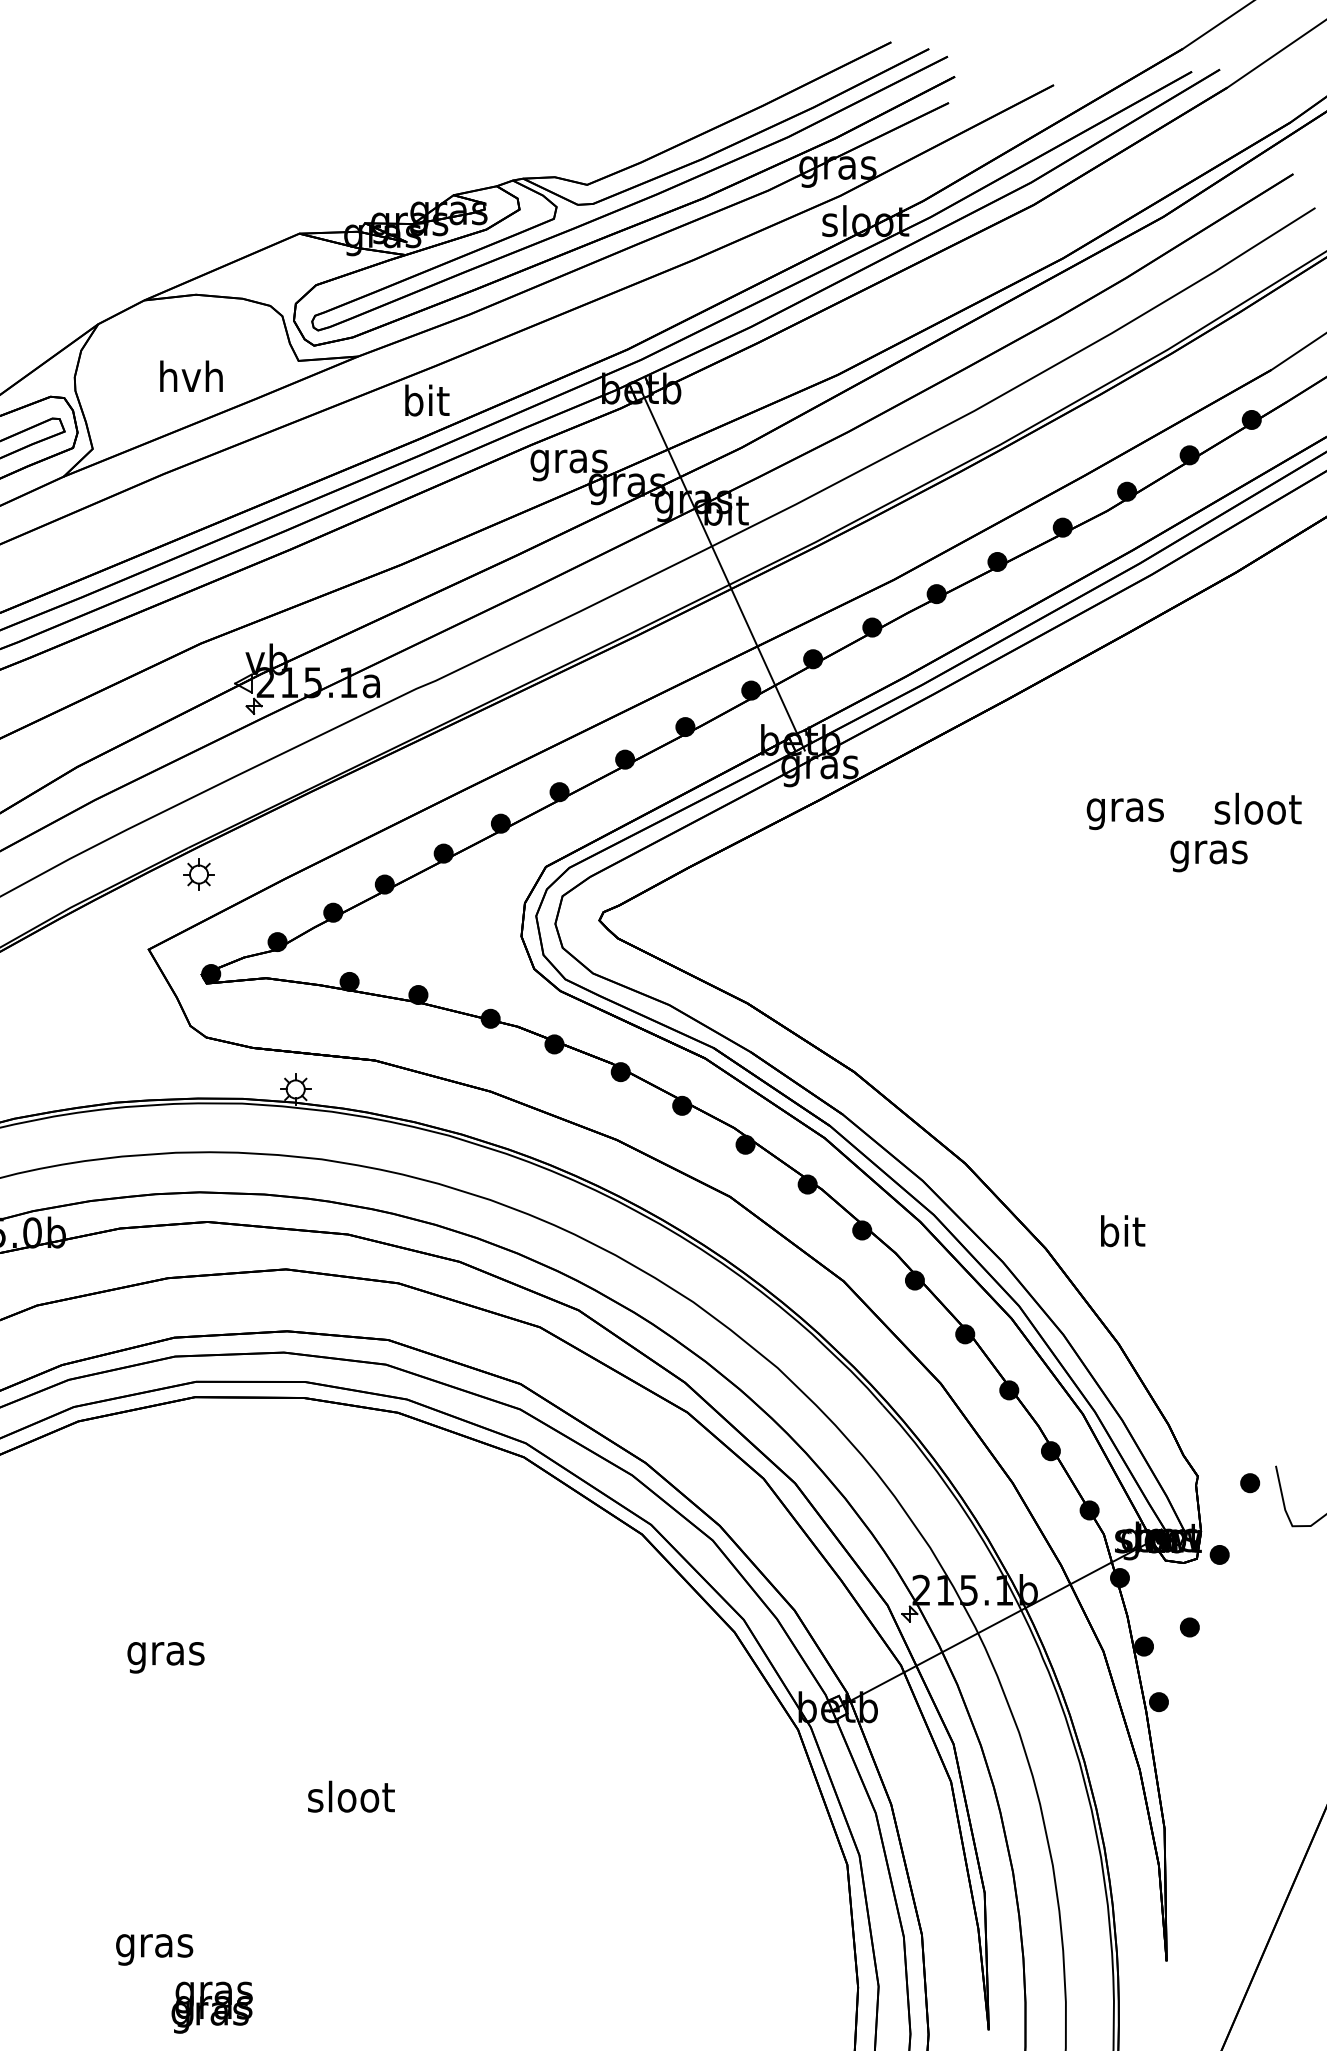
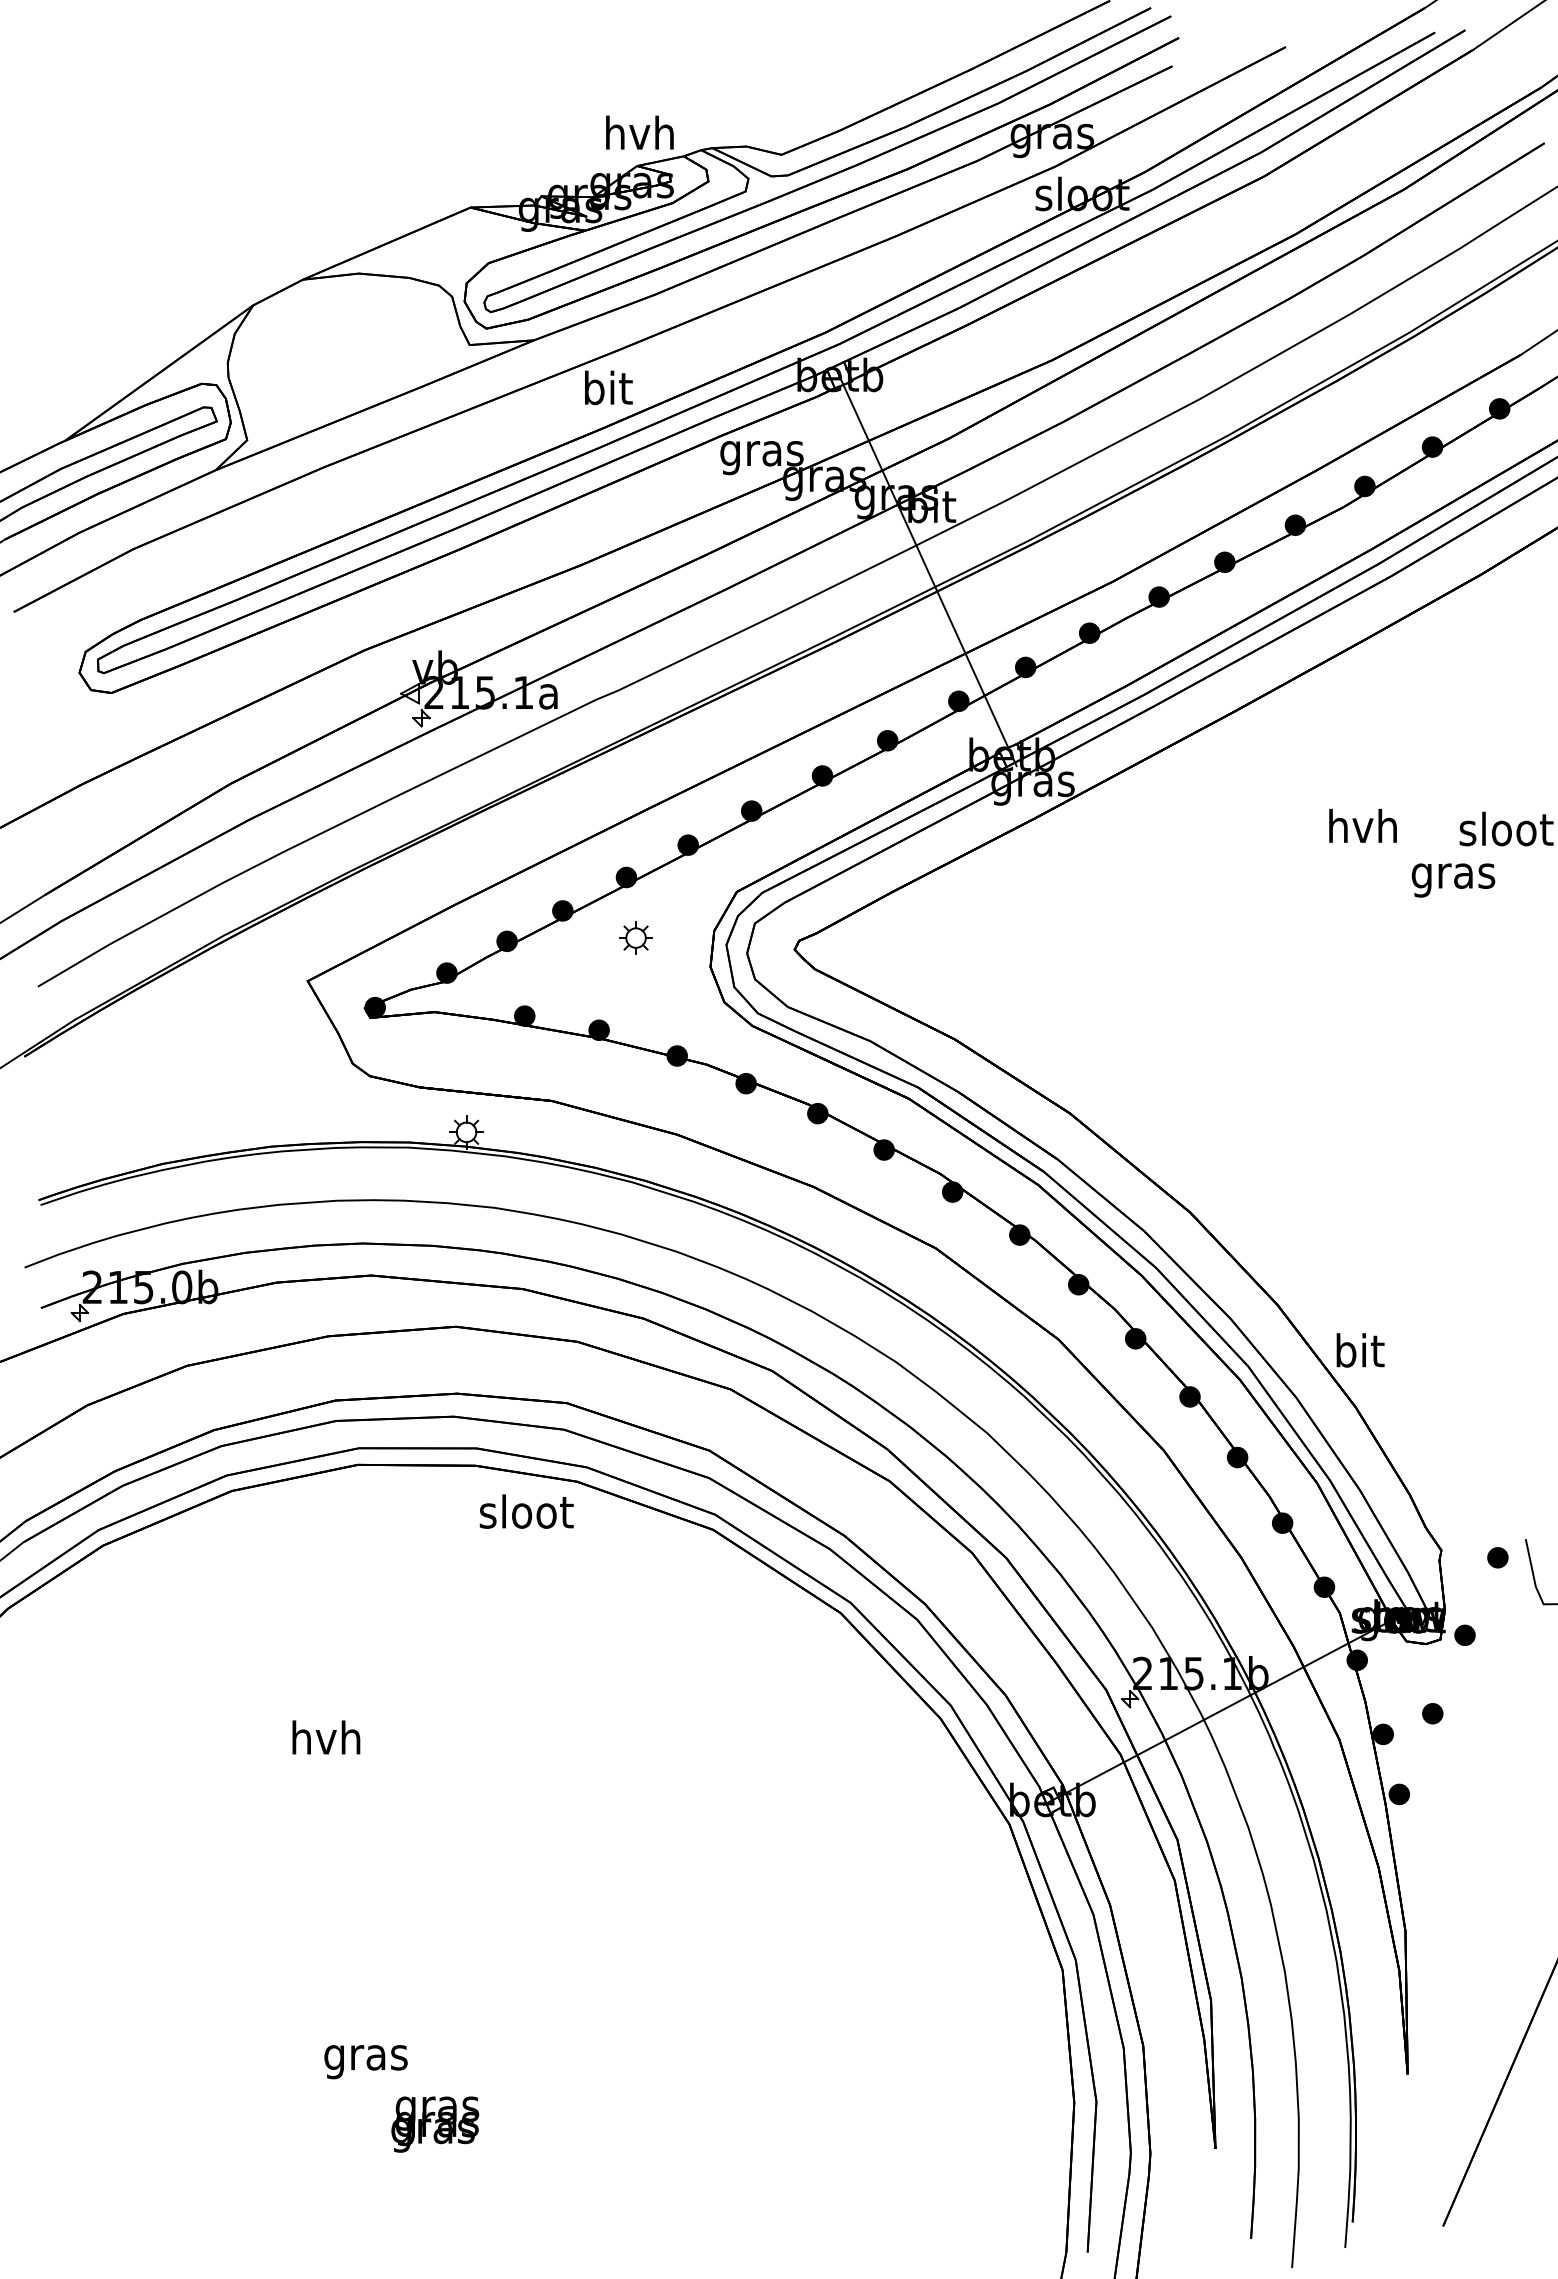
text: (191, 376) -> (639, 132), moved
text: (1124, 810) -> (1362, 830), gras -> hvh
part: (198, 873) -> (635, 937), moved
text: (1122, 1231) -> (1360, 1350), moved
text: (166, 1653) -> (326, 1741), gras -> hvh
text: (351, 1796) -> (526, 1511), moved
text: (154, 1950) -> (365, 2062), moved
text: (212, 2007) -> (435, 2124), moved

